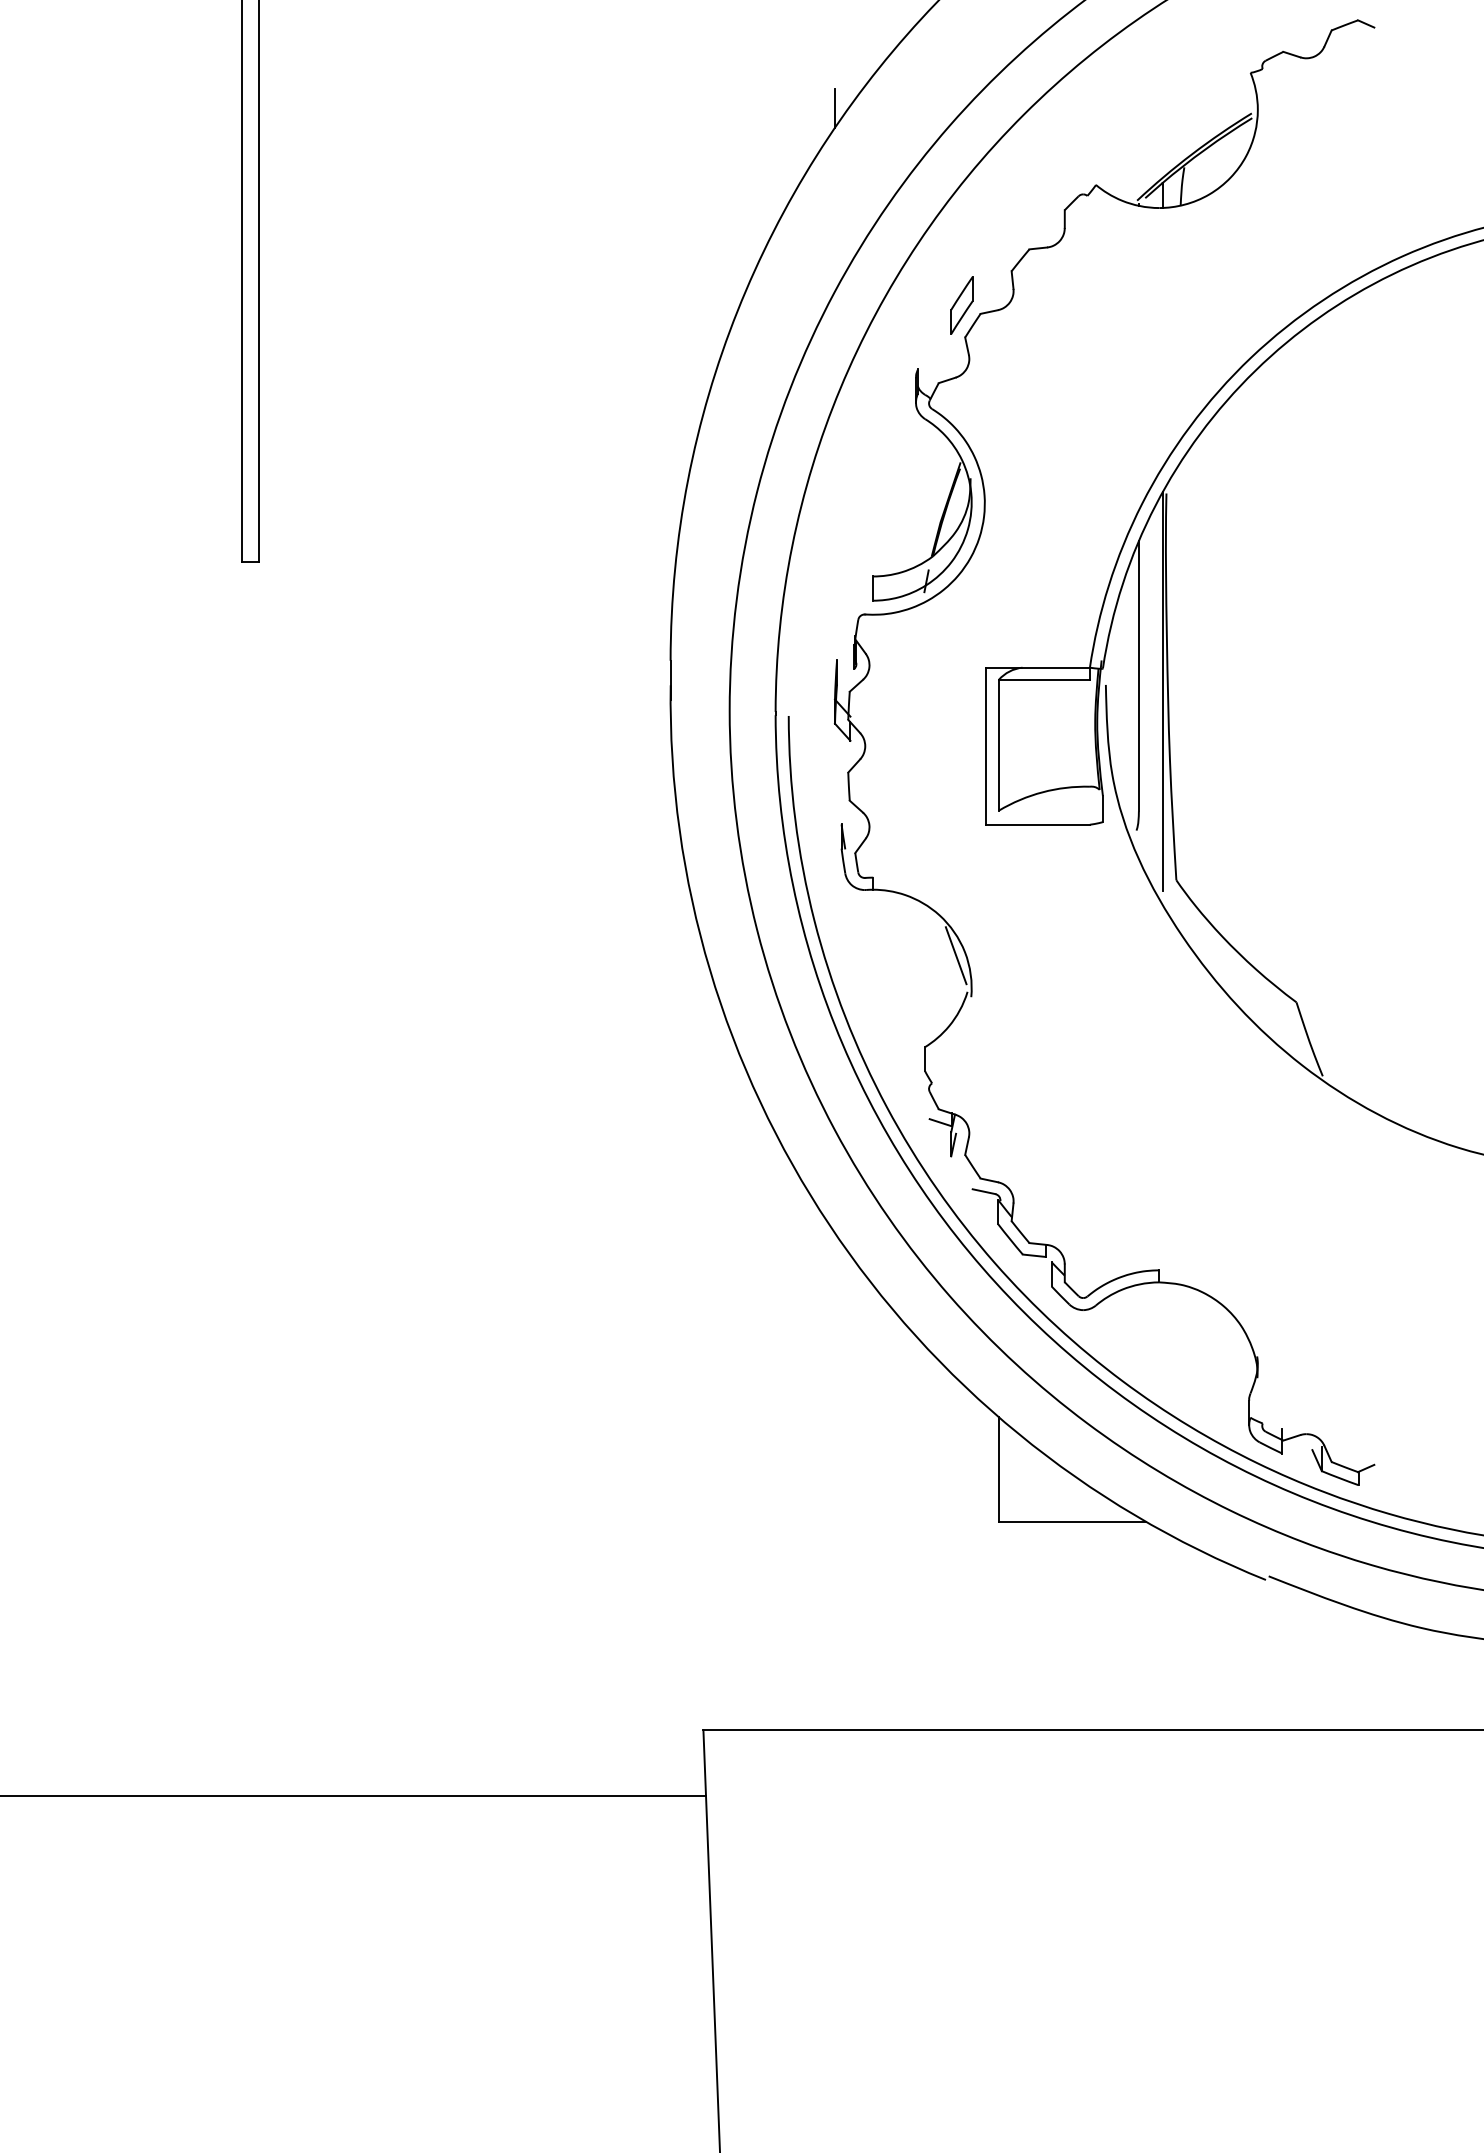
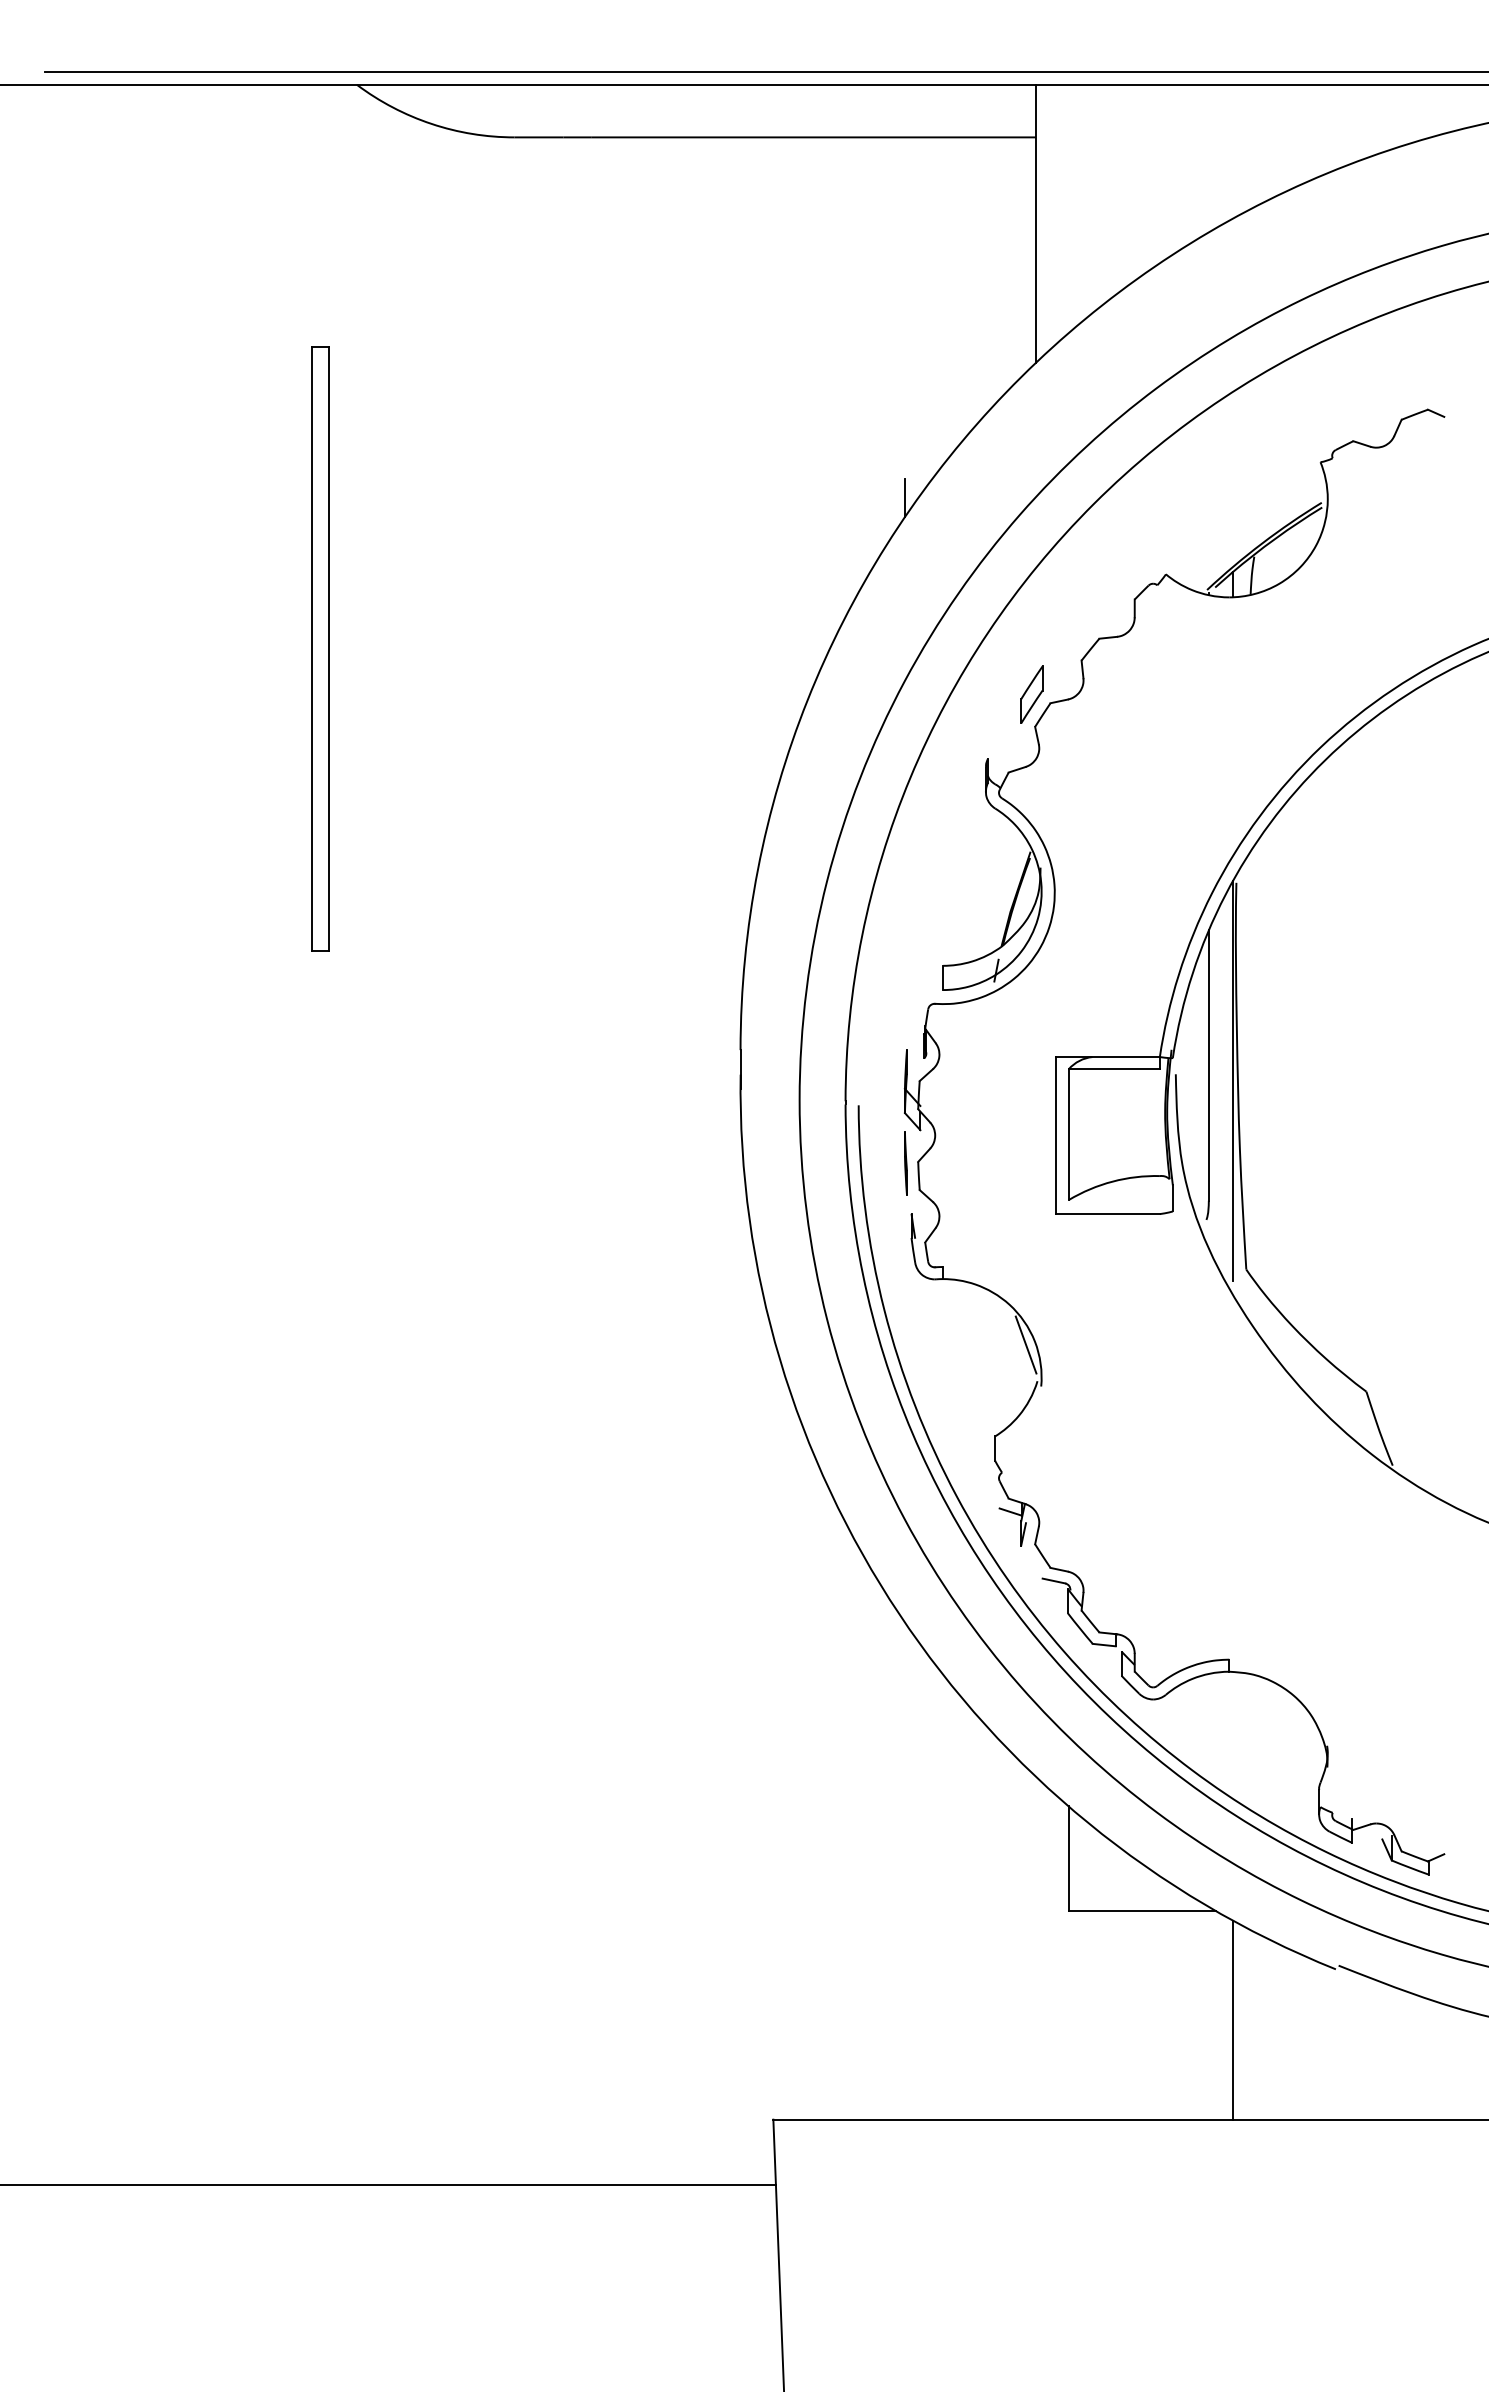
line: (835, 774) -> (905, 1163), added
line: (1162, 1630) -> (1232, 2019), added

